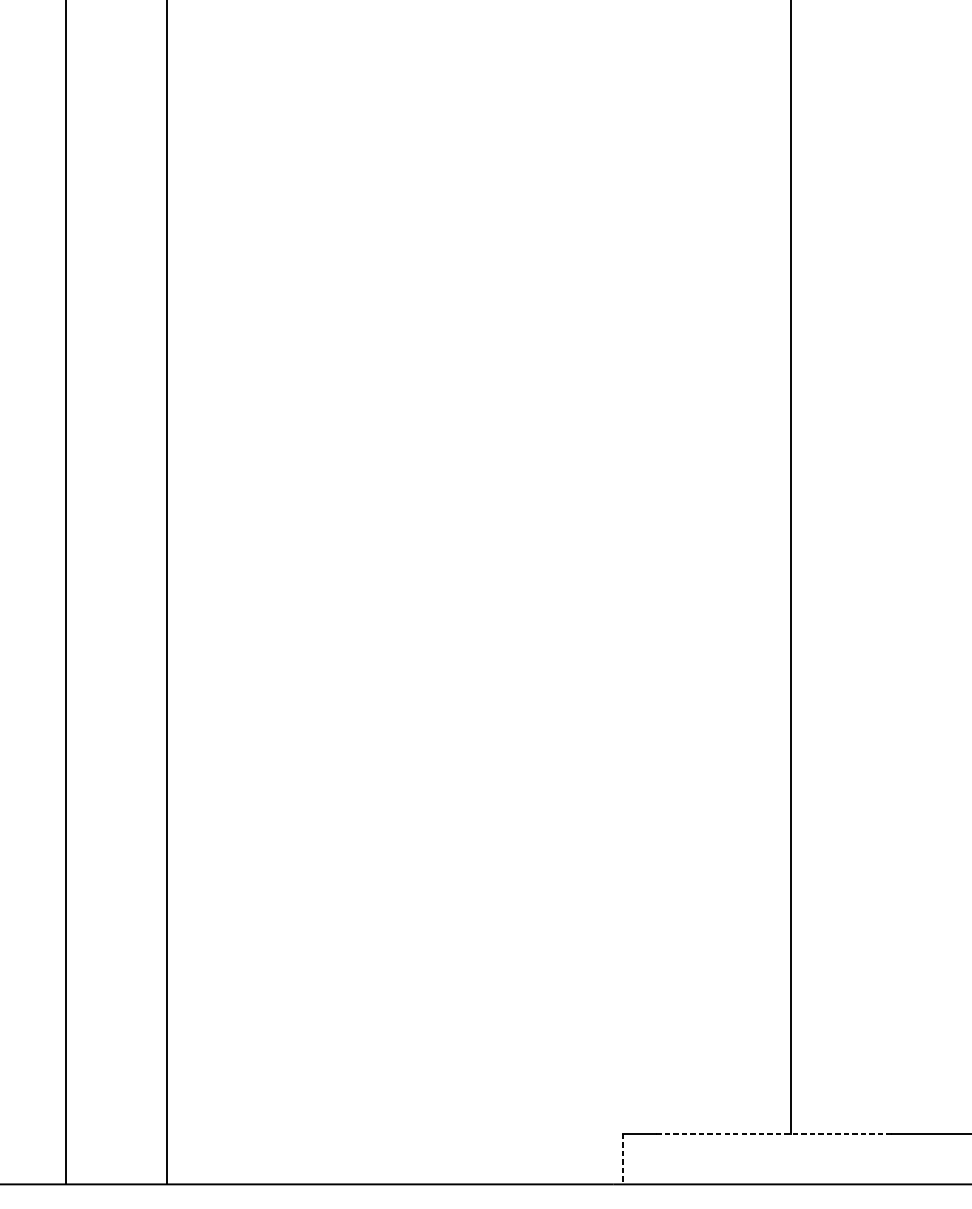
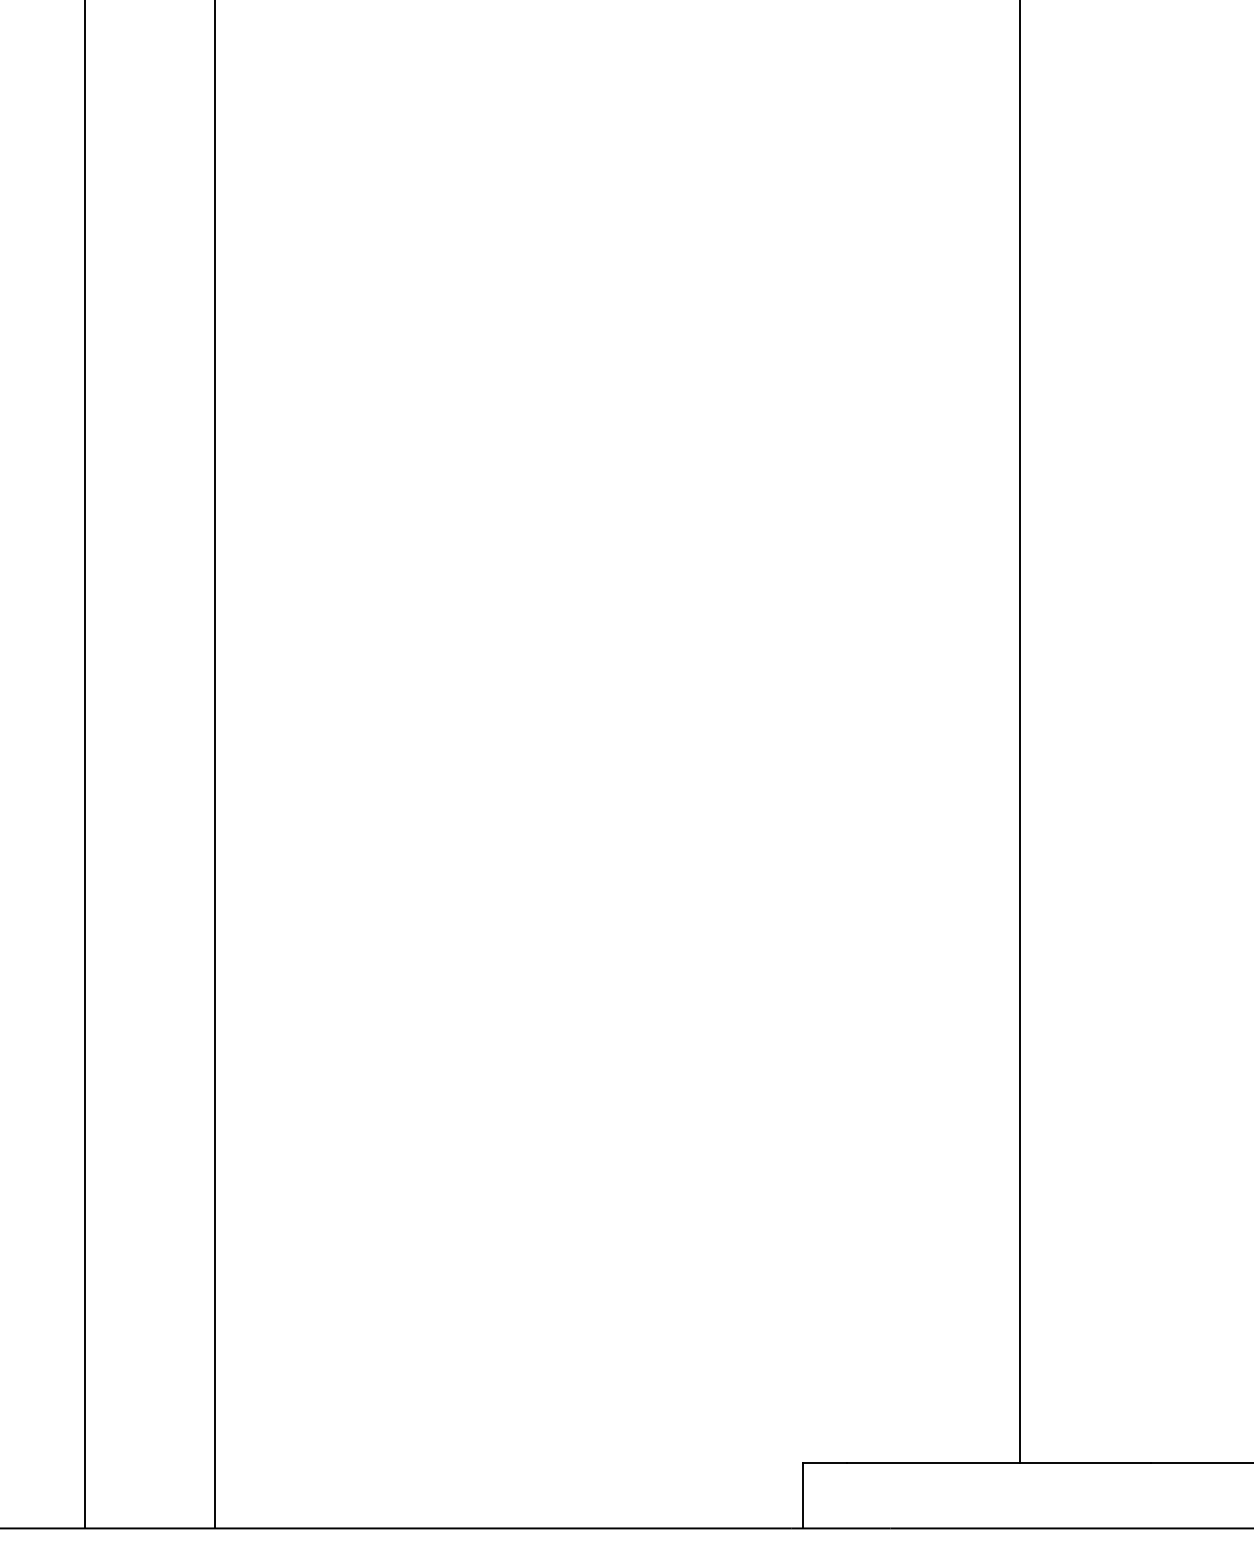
line: (774, 1134) -> (999, 1463), dashed -> solid
line: (622, 1158) -> (803, 1495), dashed -> solid

